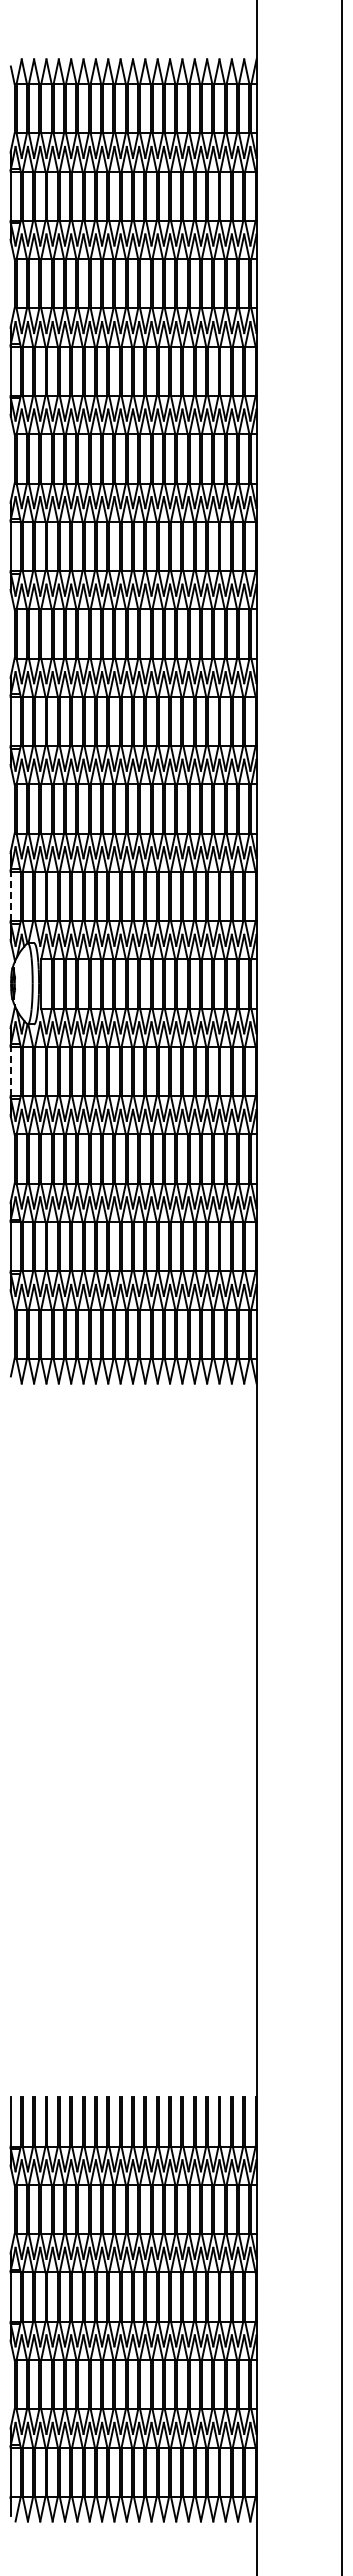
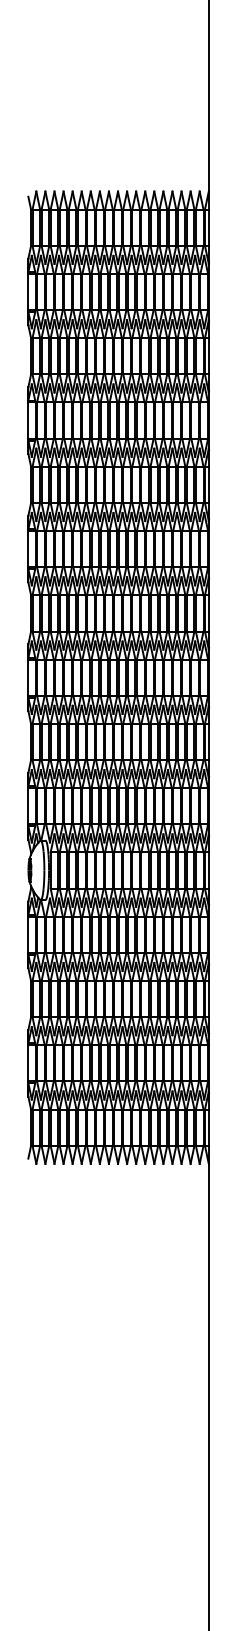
line: (10, 896) -> (28, 806), dashed -> solid
line: (10, 1071) -> (28, 934), dashed -> solid

